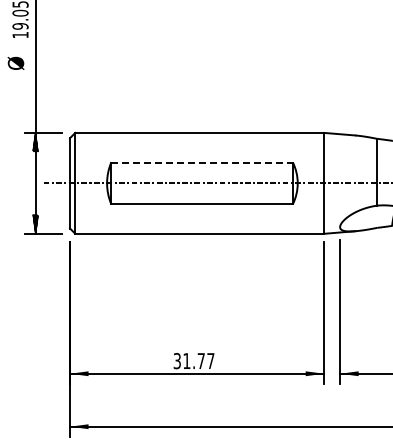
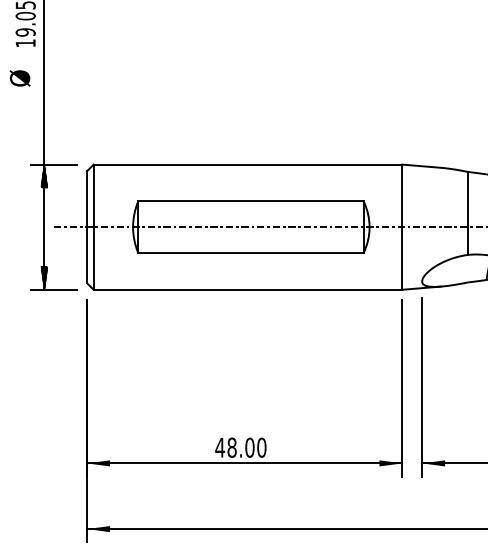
line: (202, 162) -> (251, 201), dashed -> solid
text: (193, 361) -> (240, 448), 31.77 -> 48.00

